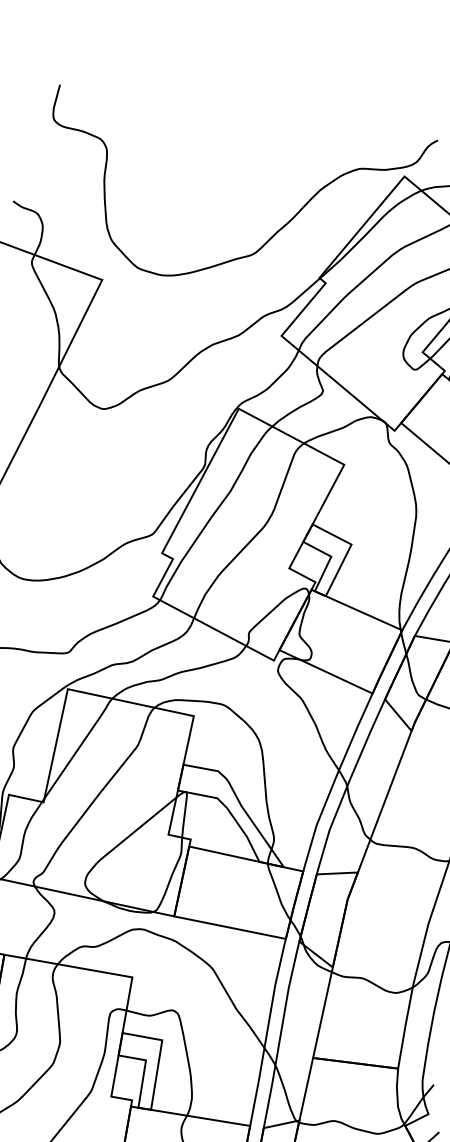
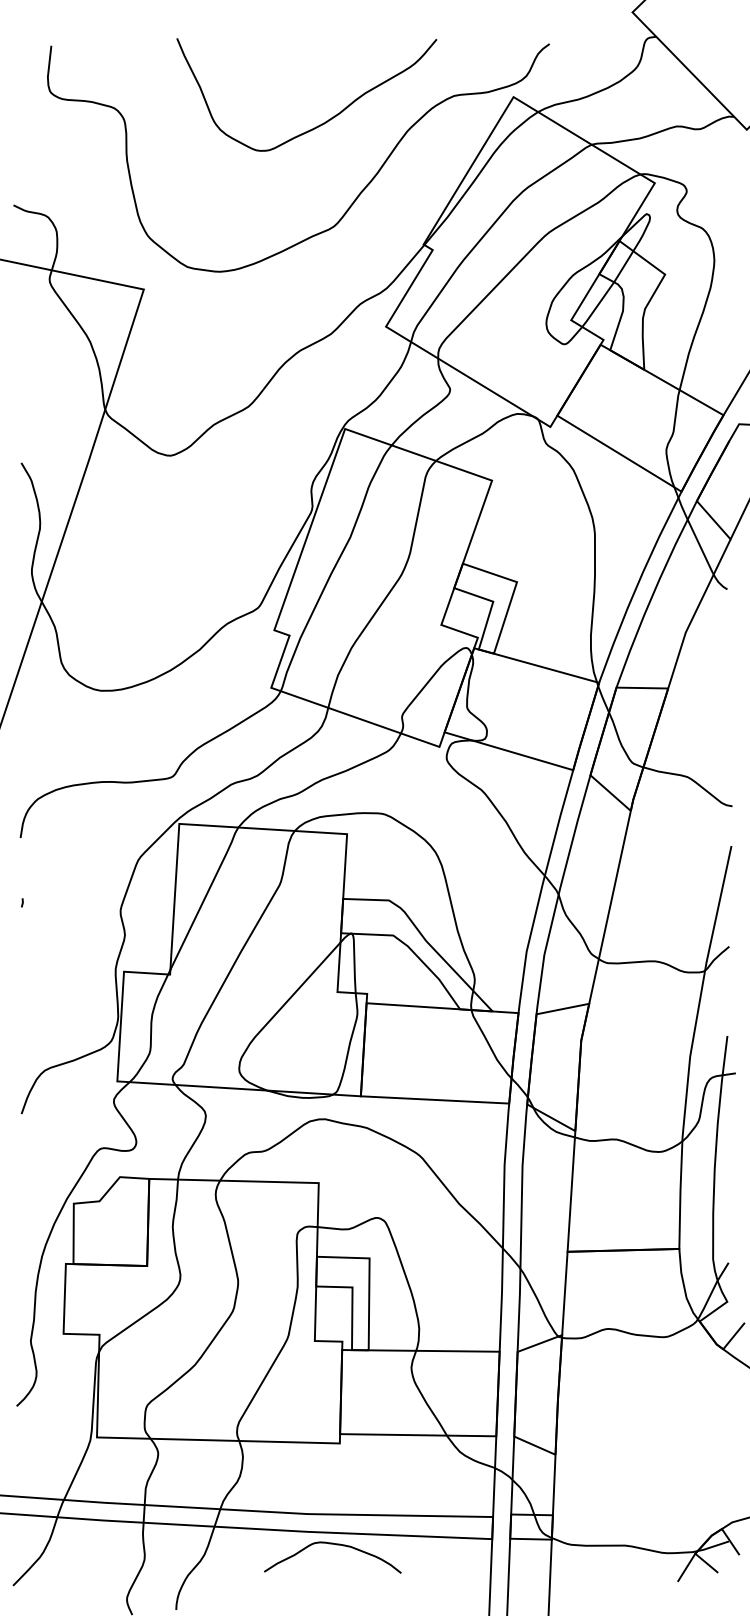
curve: (255, 174) -> (321, 123), added

